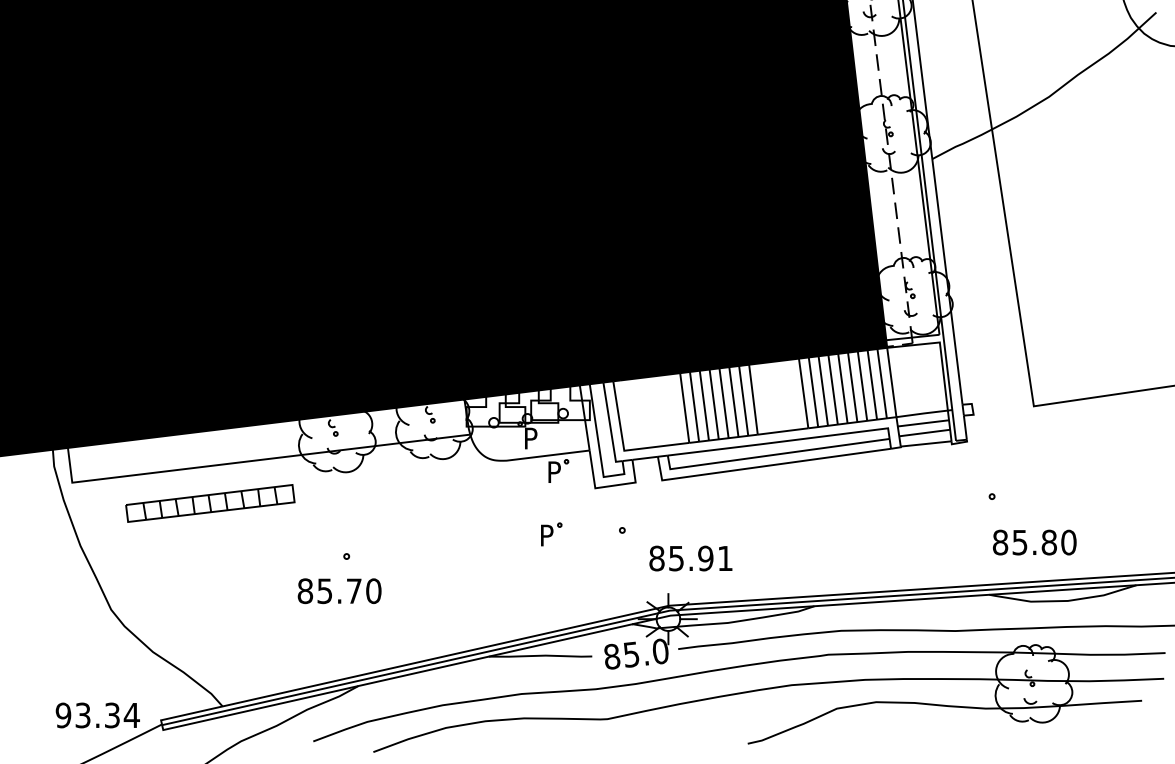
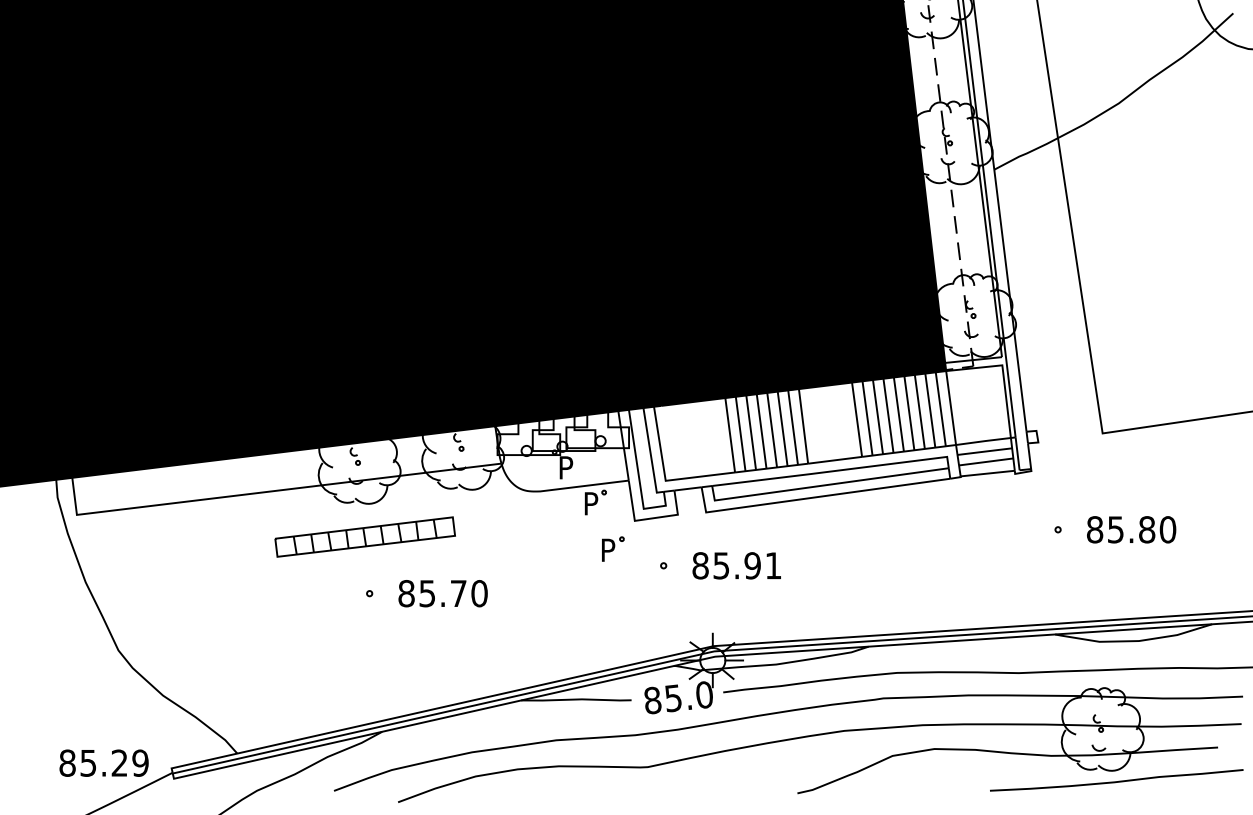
part: (209, 502) -> (364, 536), moved
part: (551, 533) -> (613, 548), moved
text: (1034, 542) -> (1131, 529), moved
text: (690, 558) -> (736, 565), moved
text: (339, 591) -> (442, 593), moved
text: (98, 714) -> (104, 762), 93.34 -> 85.29
curve: (1046, 732) -> (1116, 781), added

